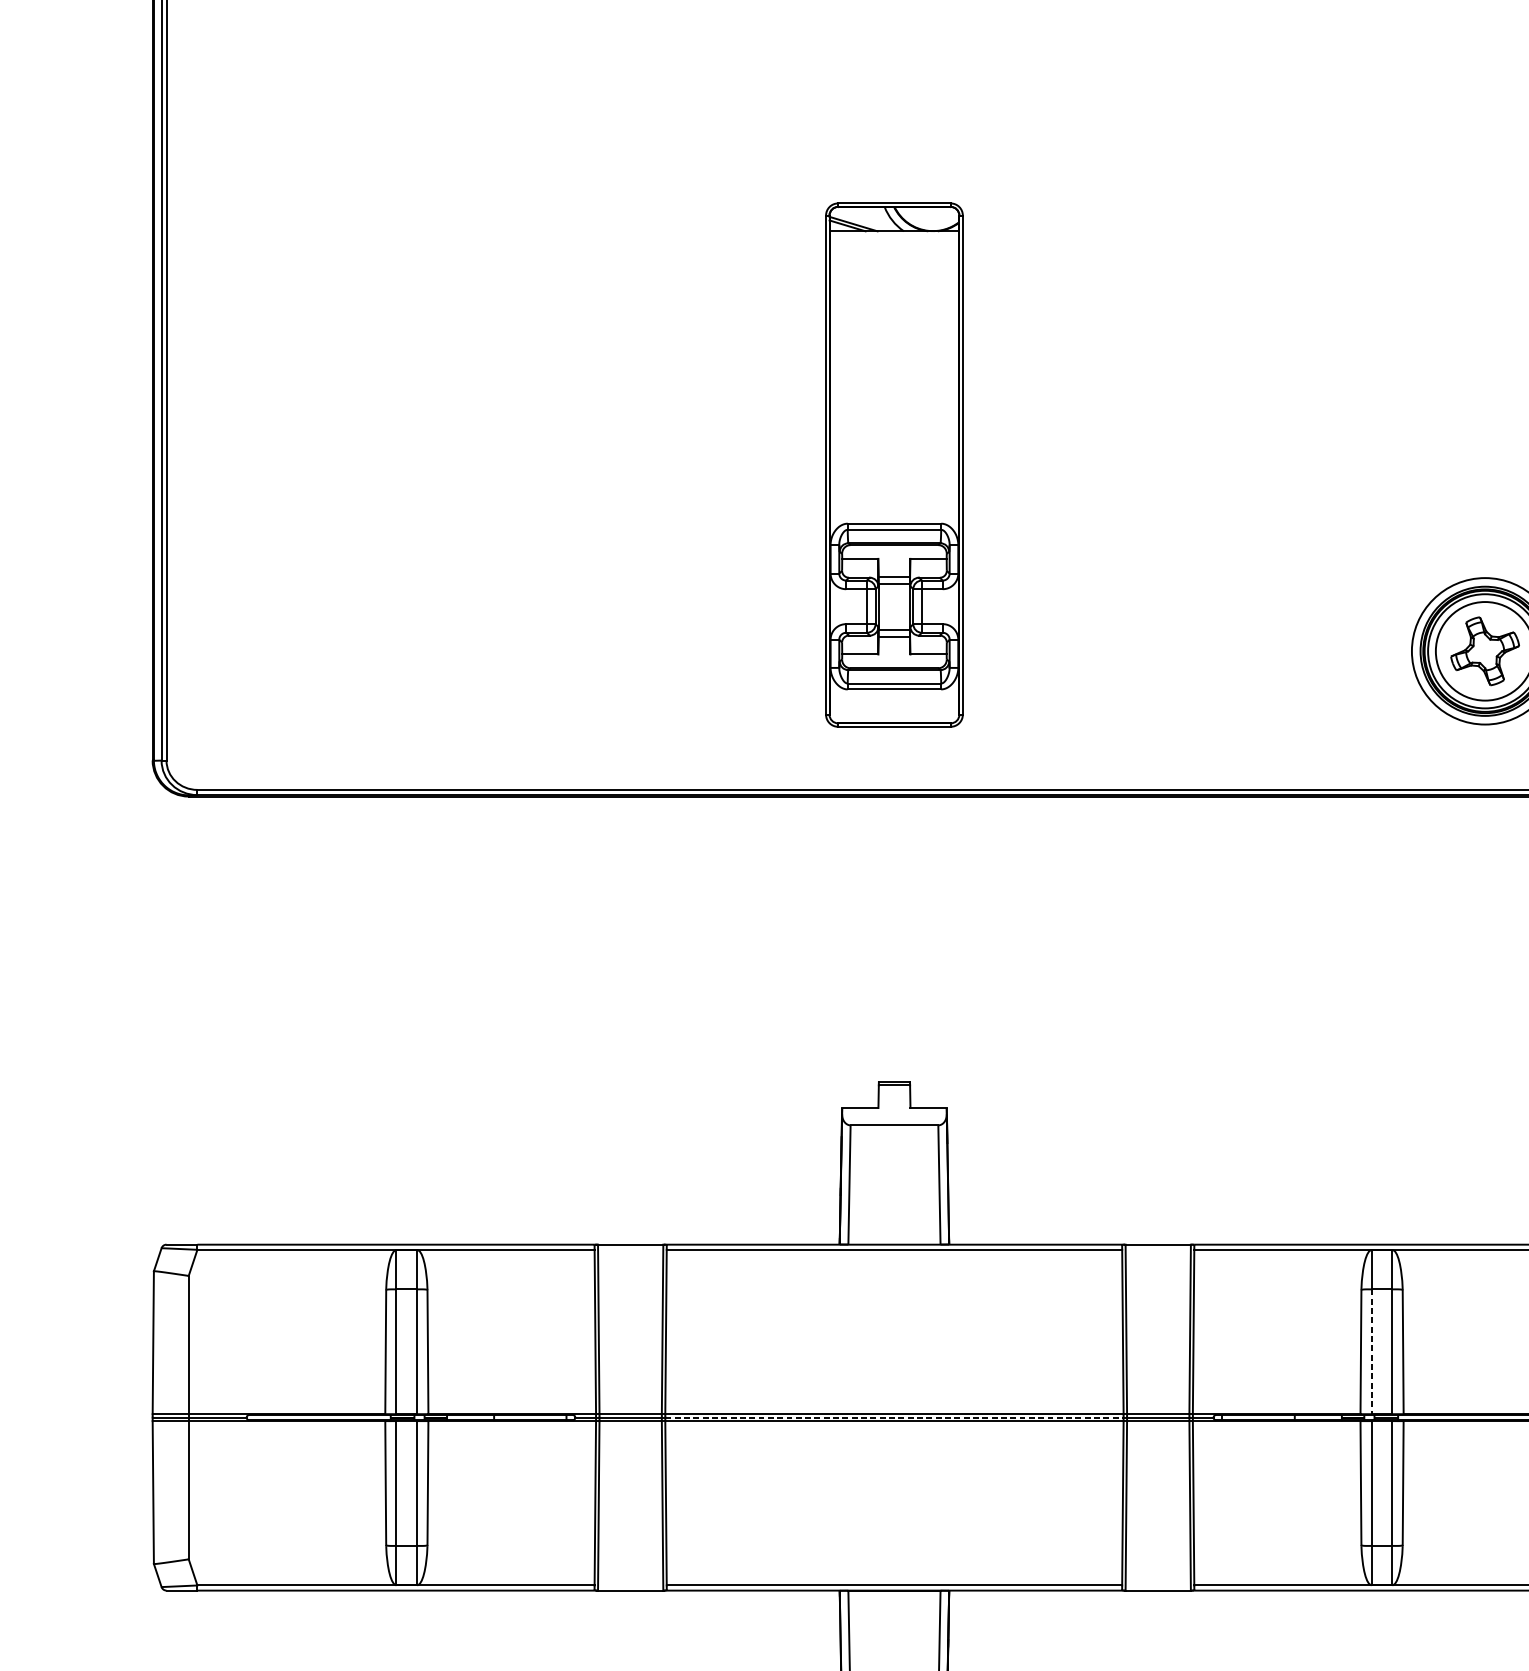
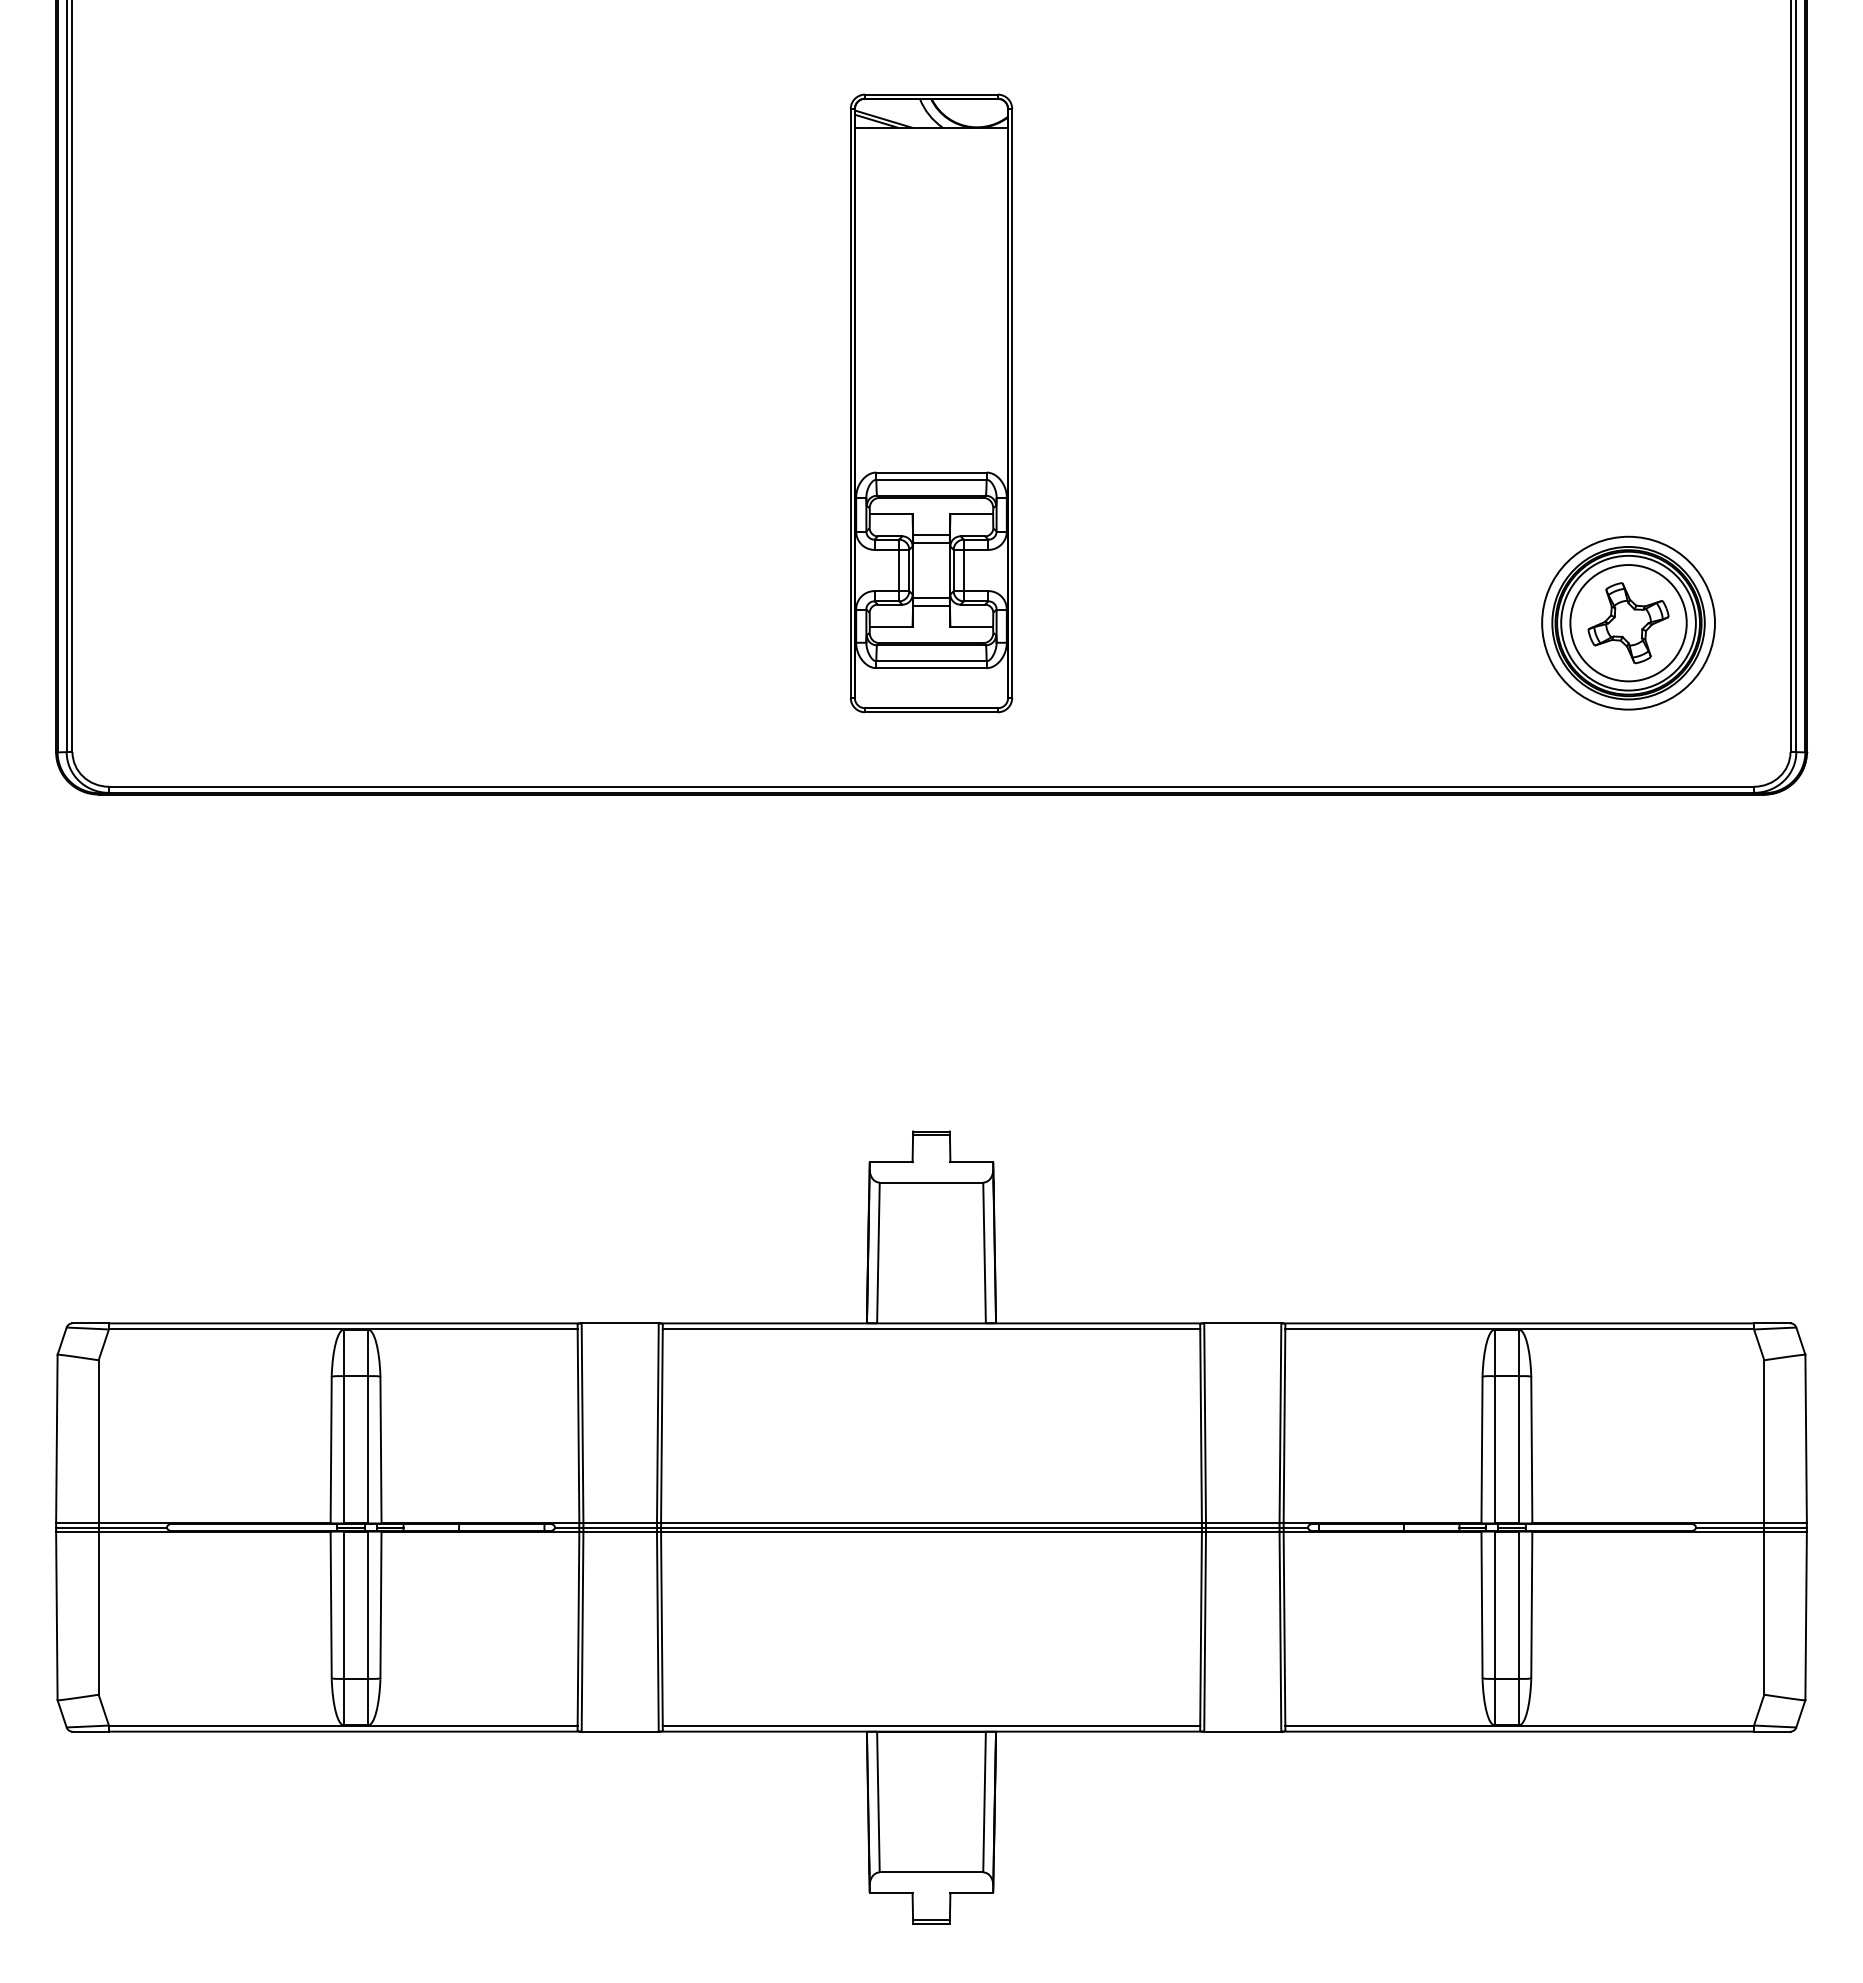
line: (1371, 1351) -> (1494, 1449), dashed -> solid
line: (895, 1417) -> (932, 1527), dashed -> solid

